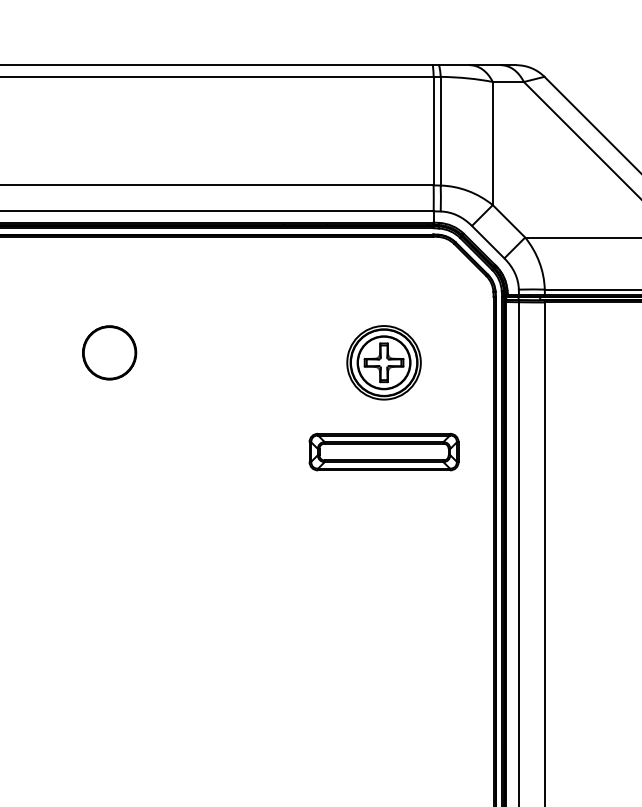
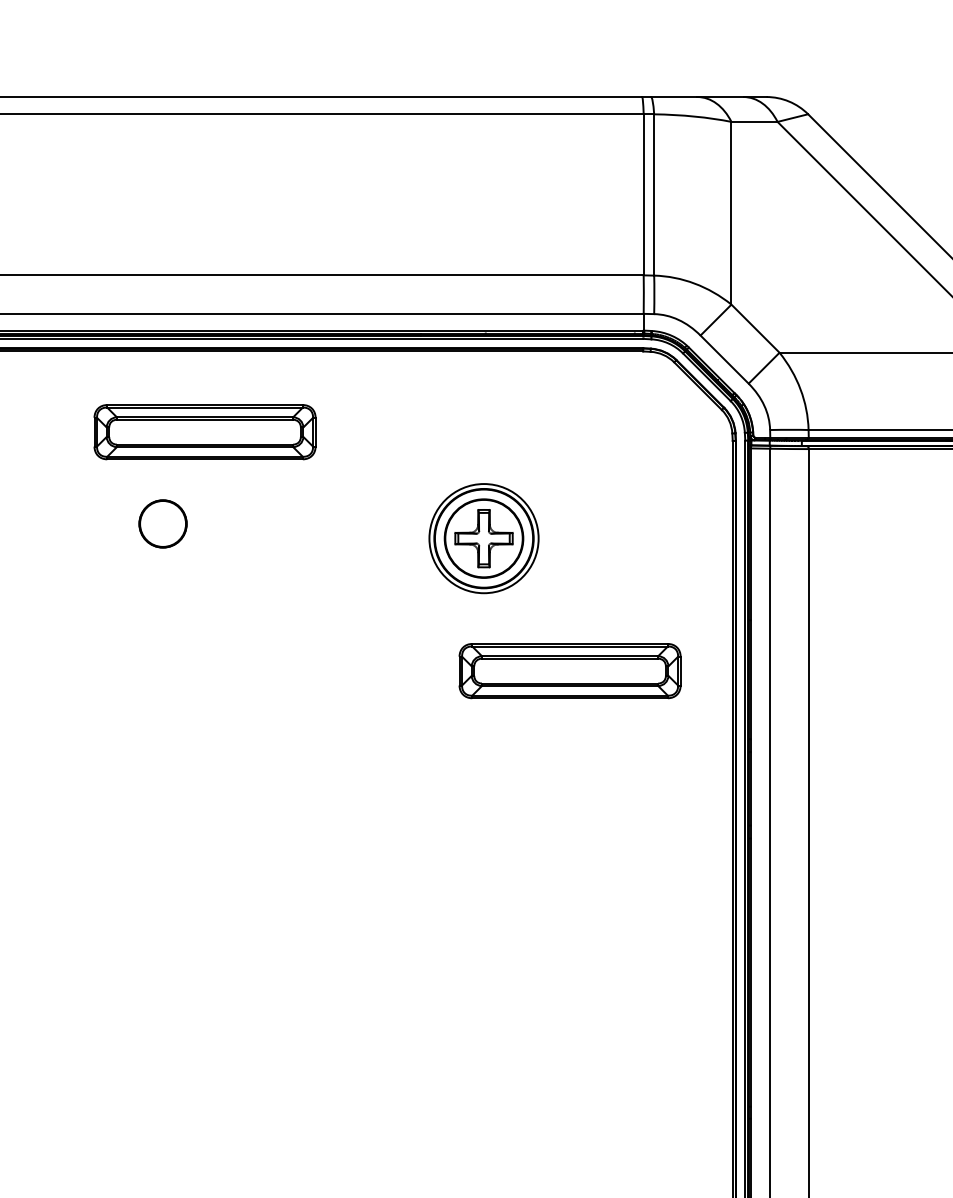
part: (137, 291) -> (204, 432), added
circle: (109, 352) -> (162, 523), size x0.6
part: (383, 362) -> (483, 538), moved

